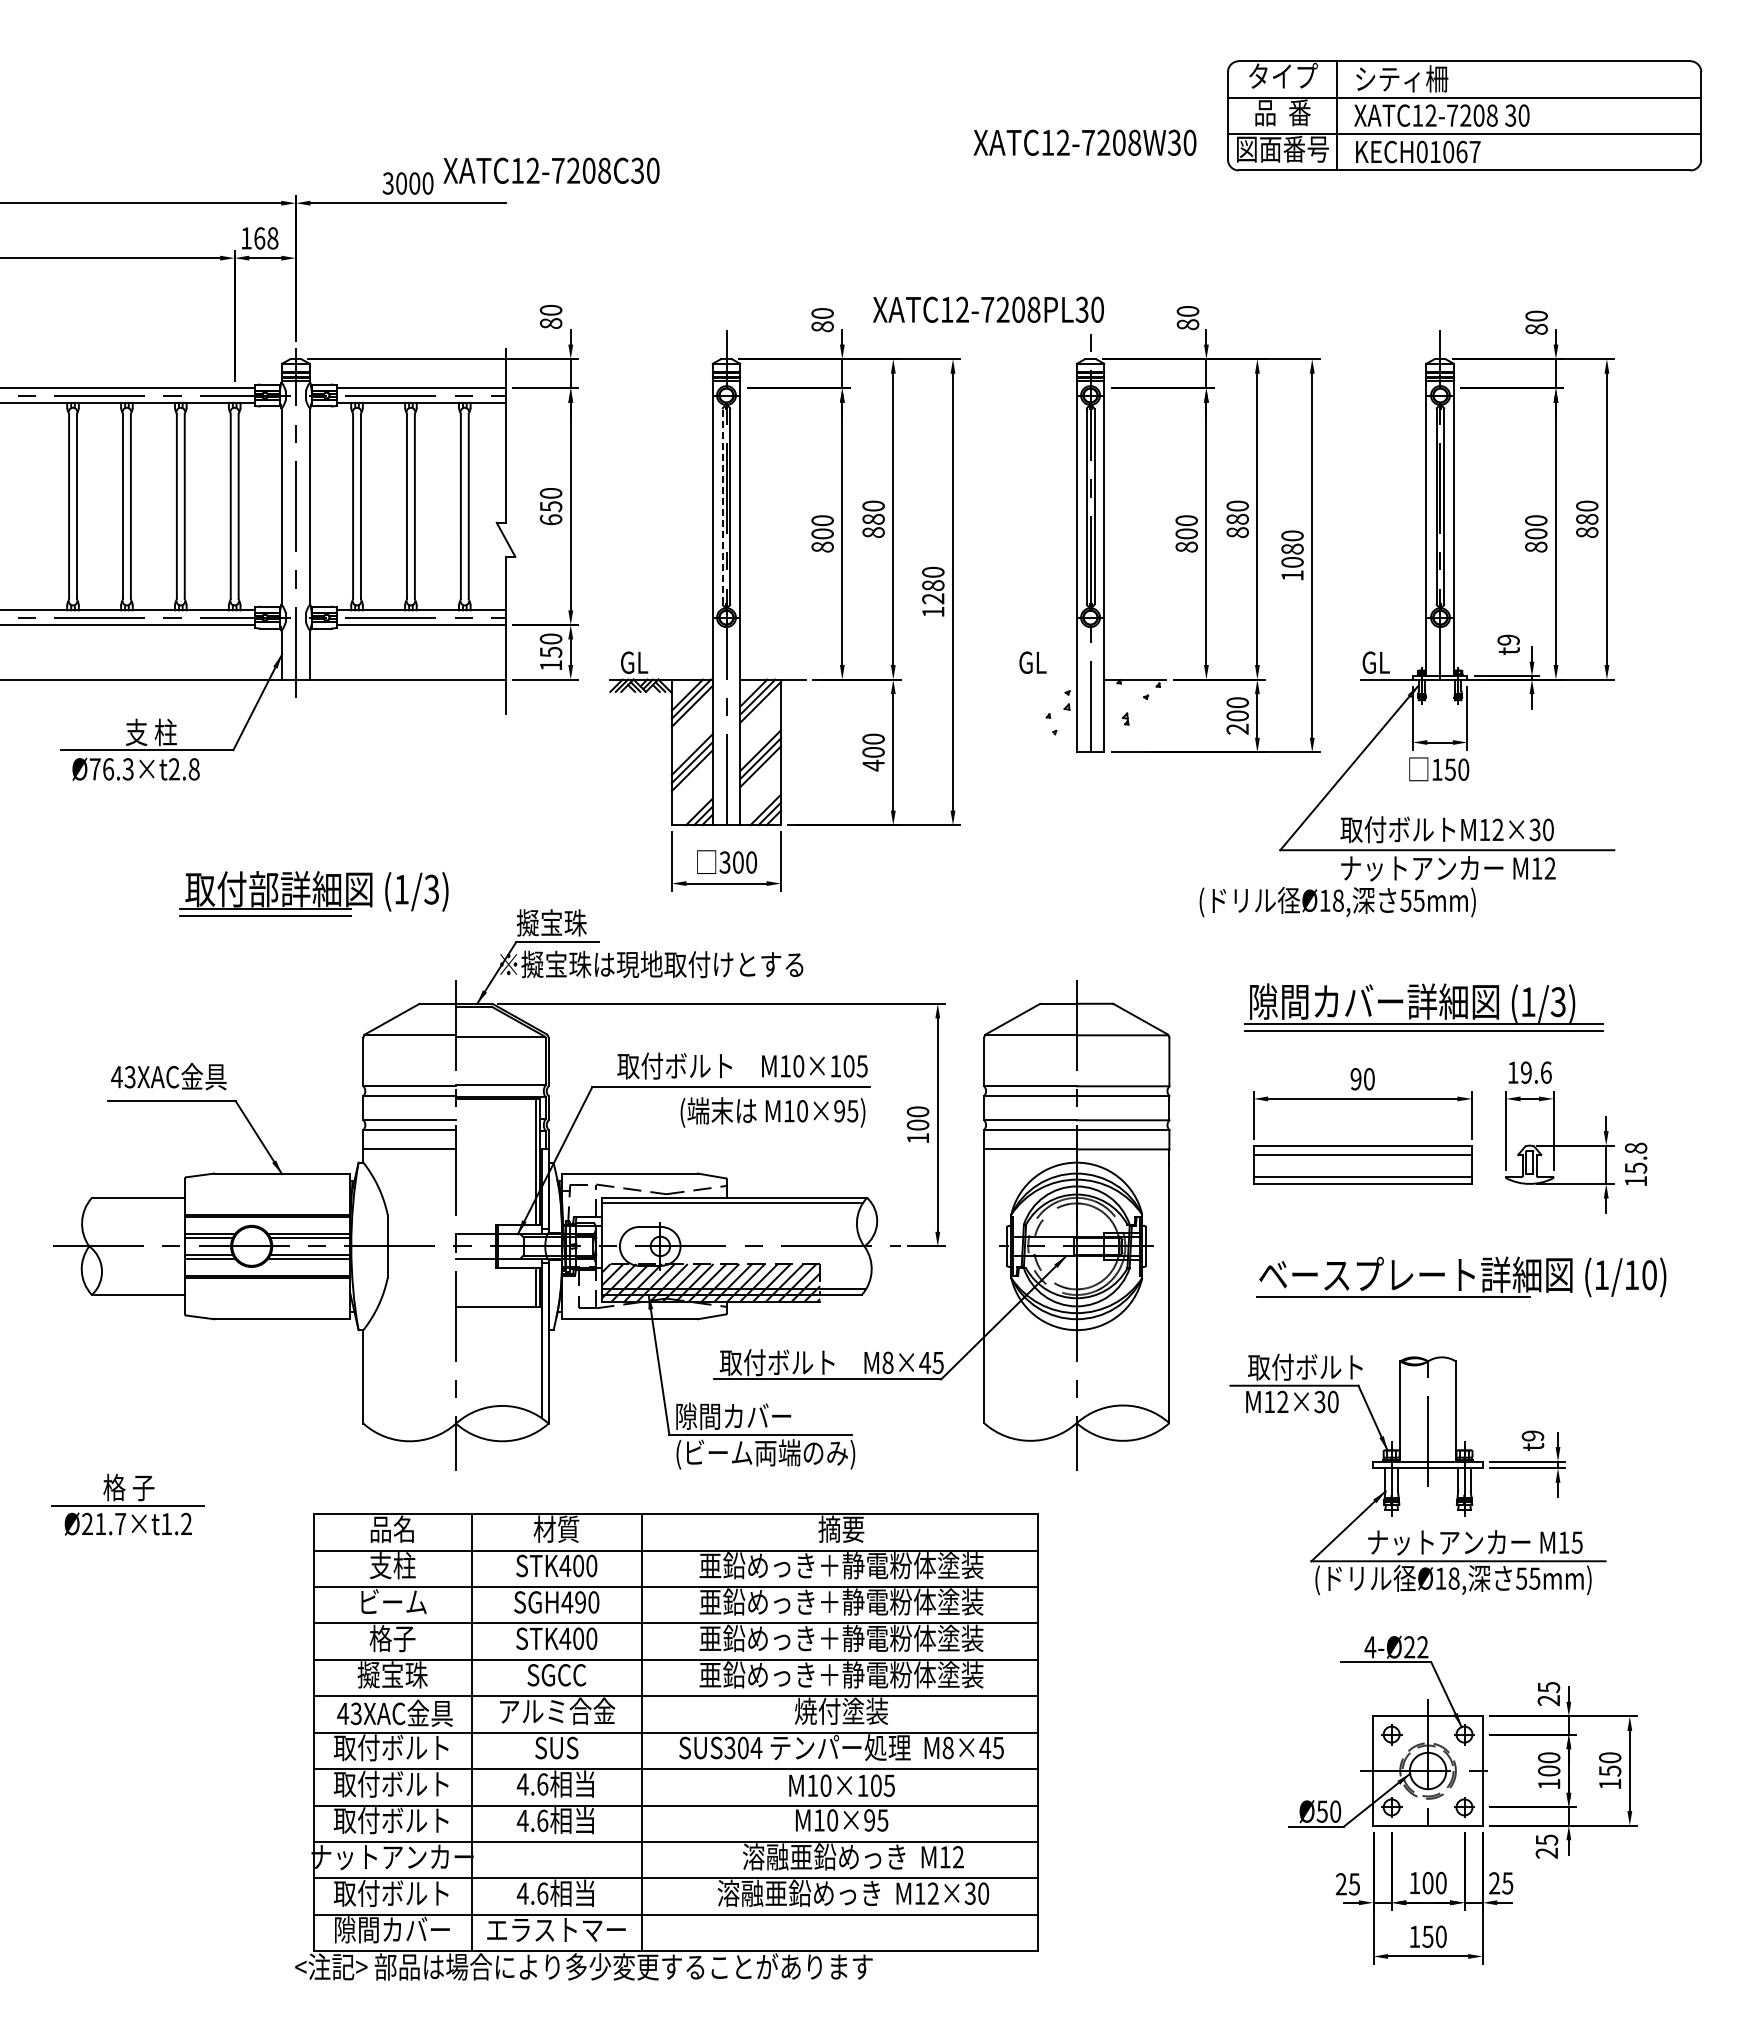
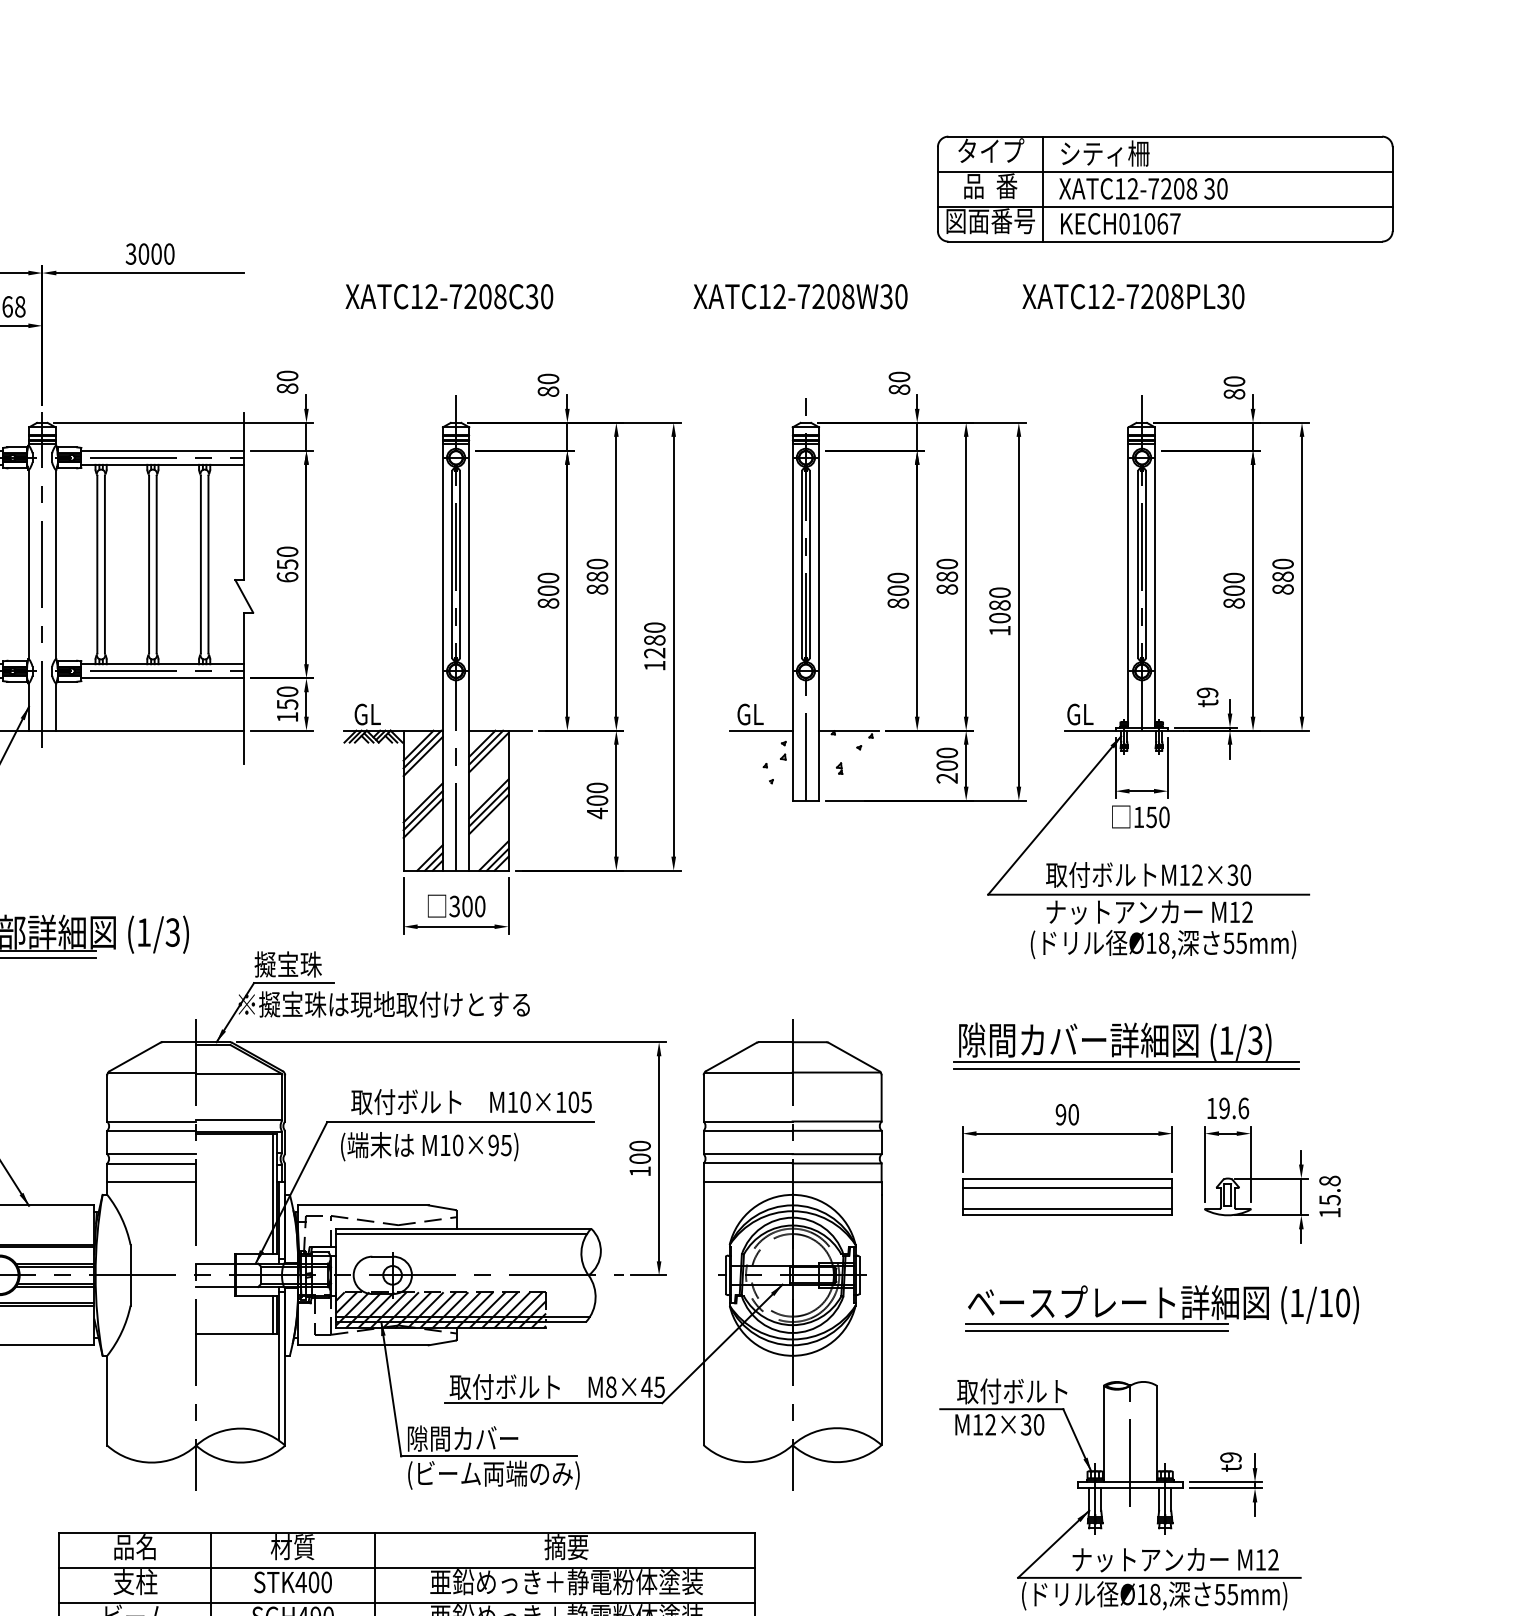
text: (1084, 142) -> (800, 296), moved
text: (551, 170) -> (449, 296), moved
text: (988, 309) -> (1133, 296), moved
line: (722, 506) -> (452, 564), dashed -> solid
line: (1043, 679) -> (760, 730), added
text: (1337, 902) -> (1163, 944), moved
text: (772, 1112) -> (429, 1146), moved
line: (1393, 1304) -> (1096, 1331), added
text: (1576, 1542) -> (1272, 1559), M15 -> M12

